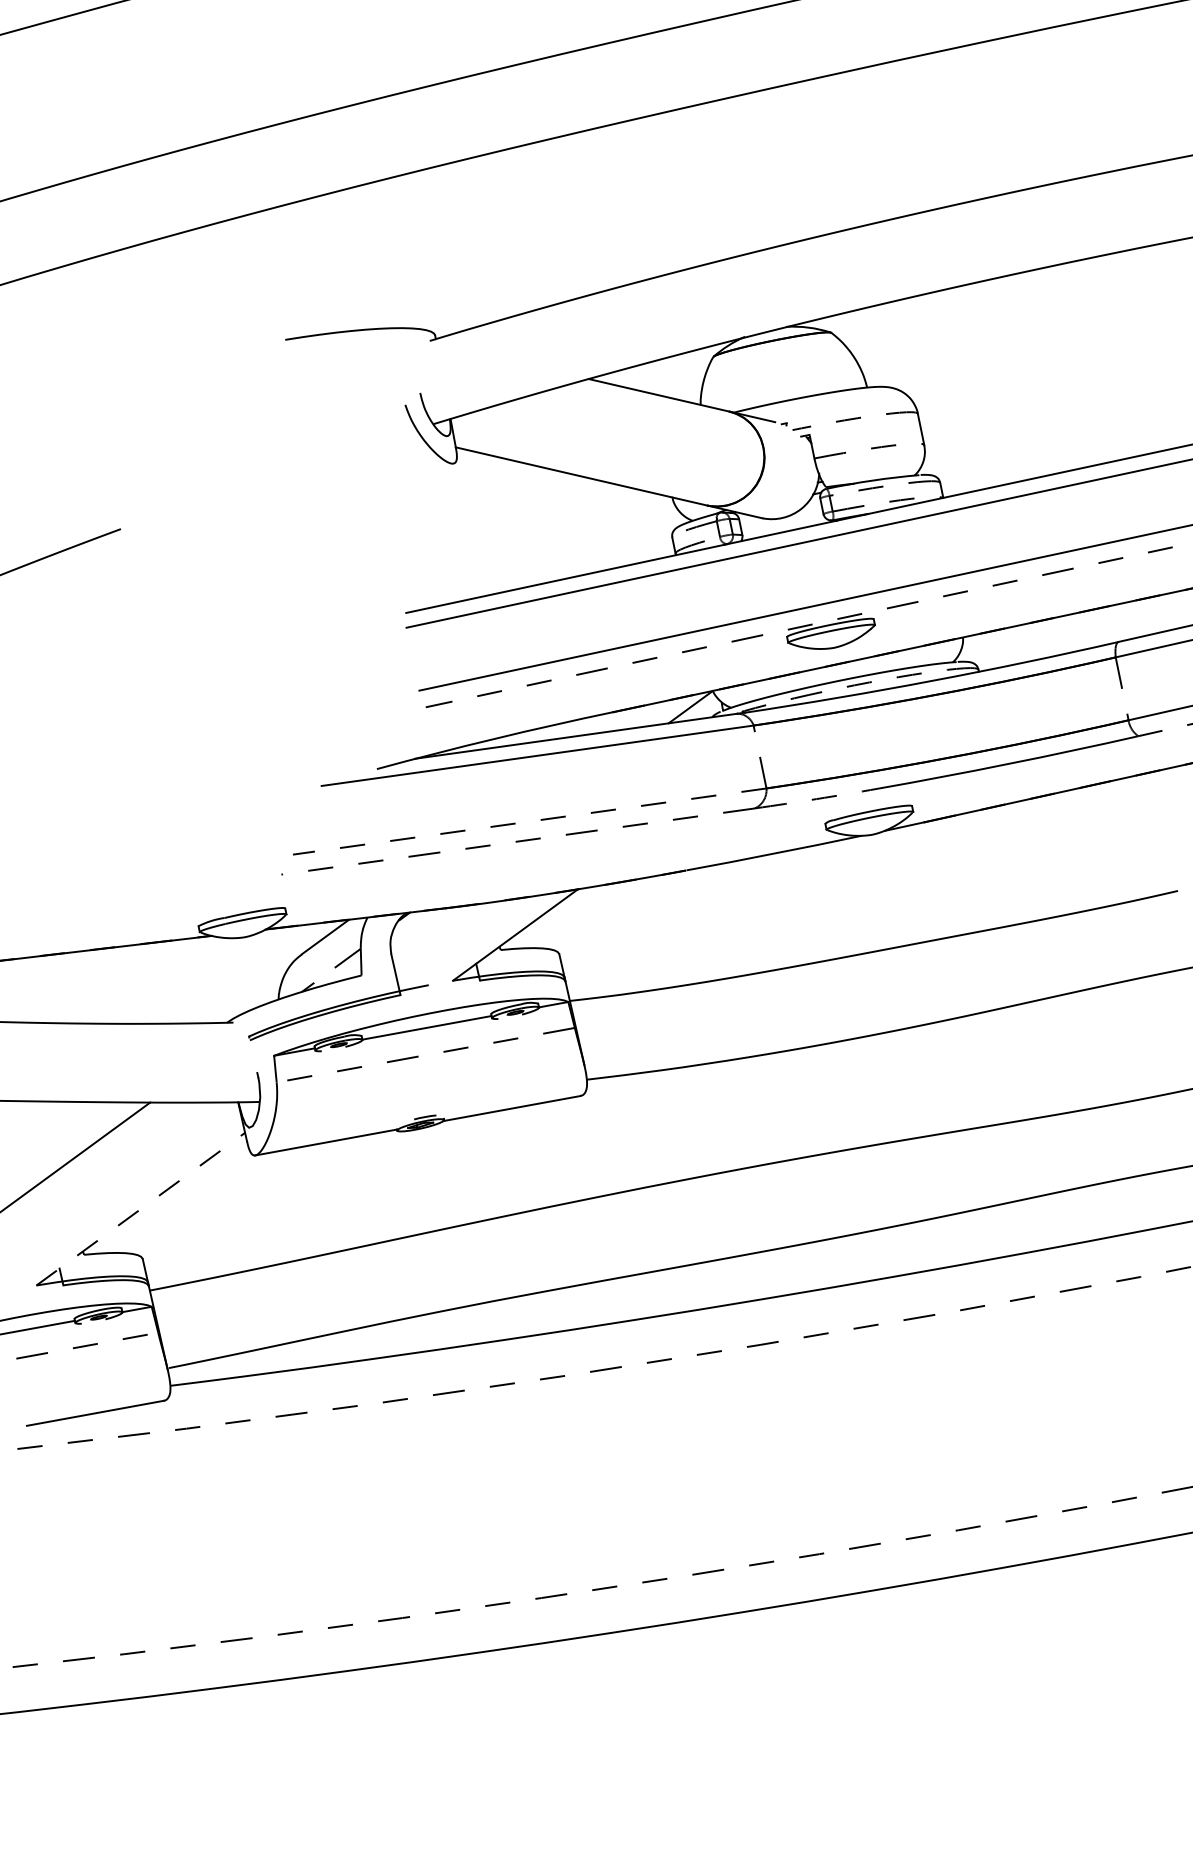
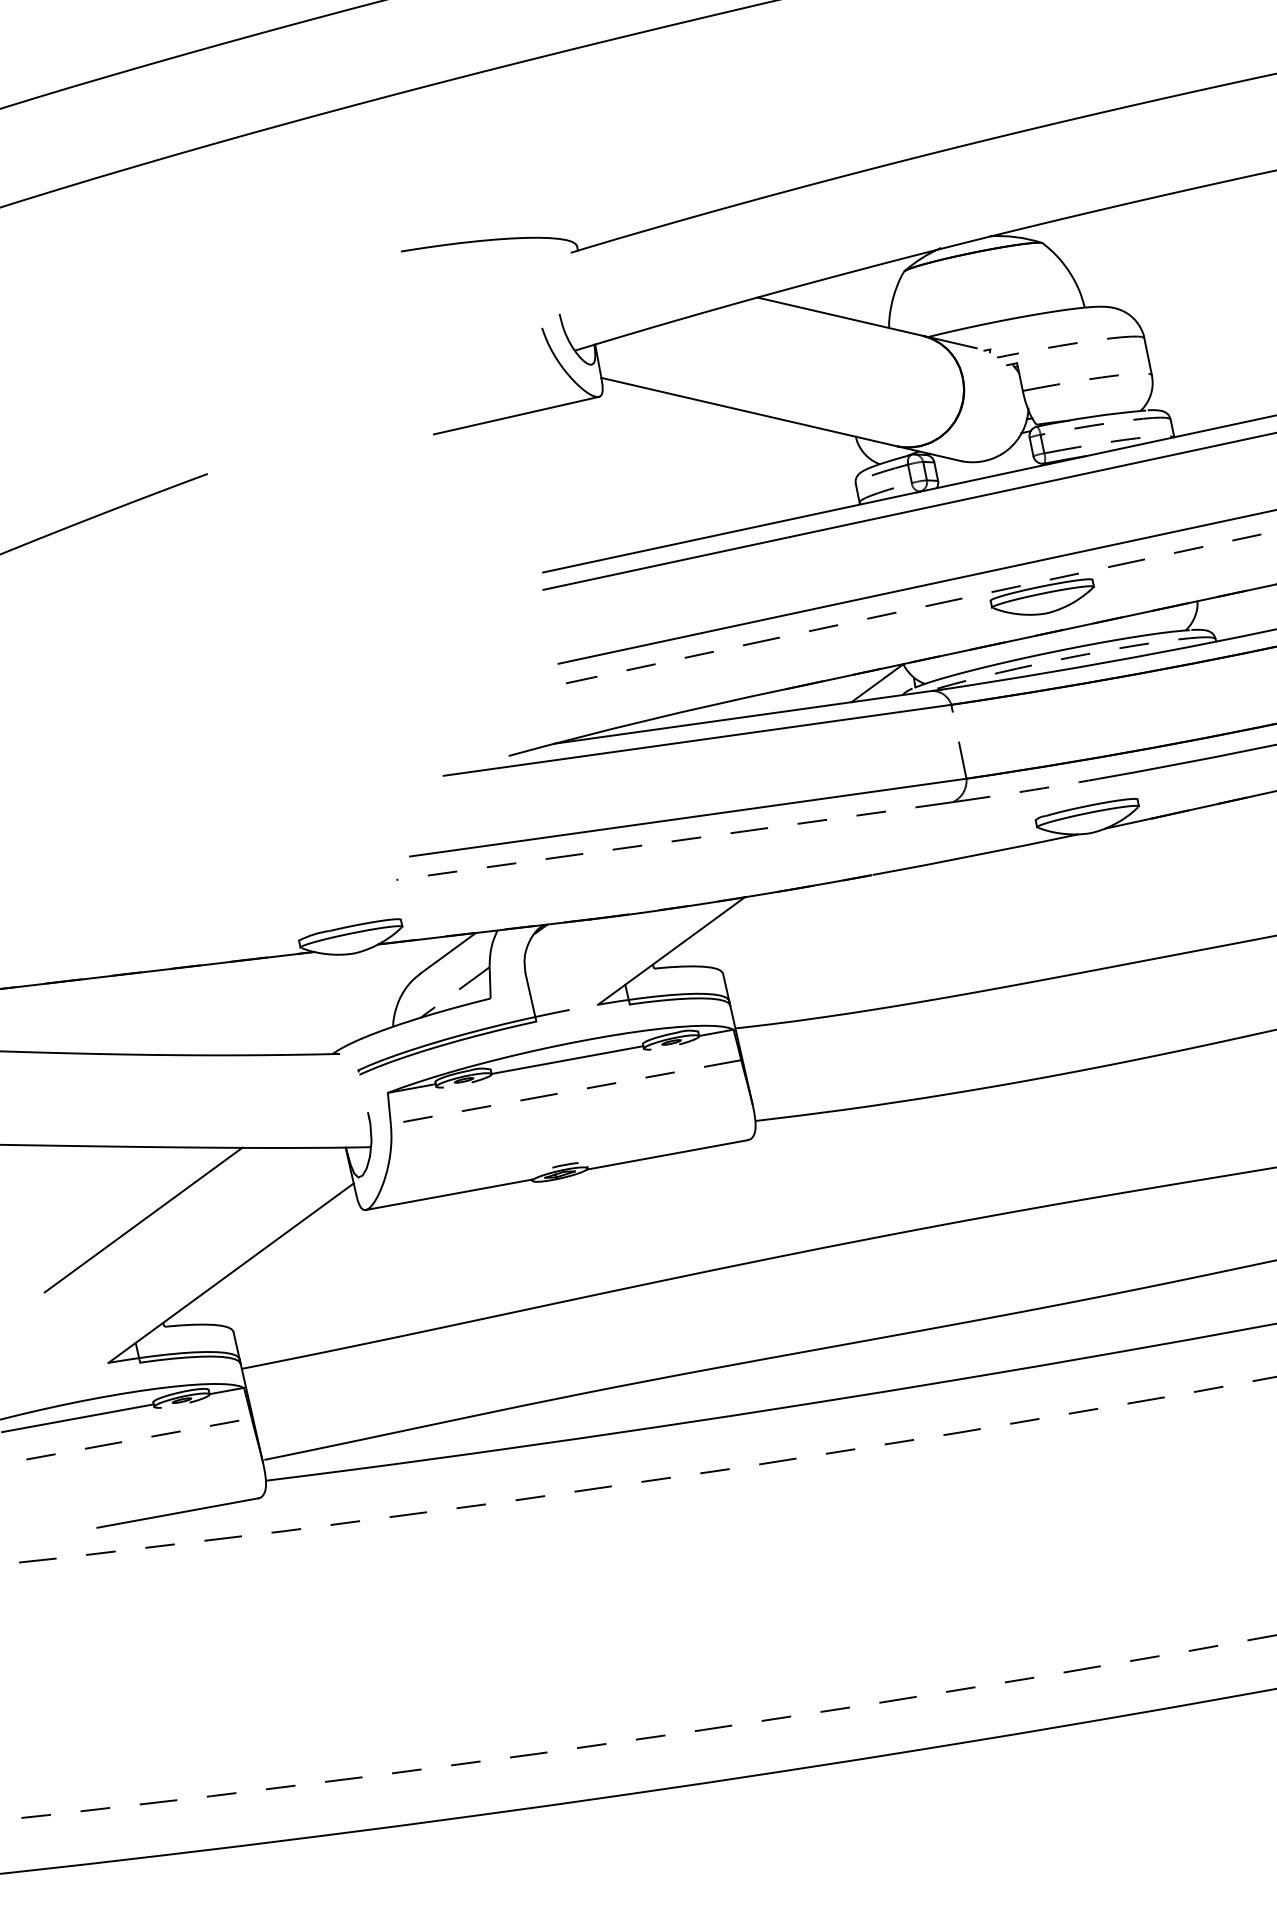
line: (383, 479) -> (516, 415), added
line: (529, 821) -> (687, 817), dashed -> solid
line: (141, 1208) -> (231, 1272), dashed -> solid

